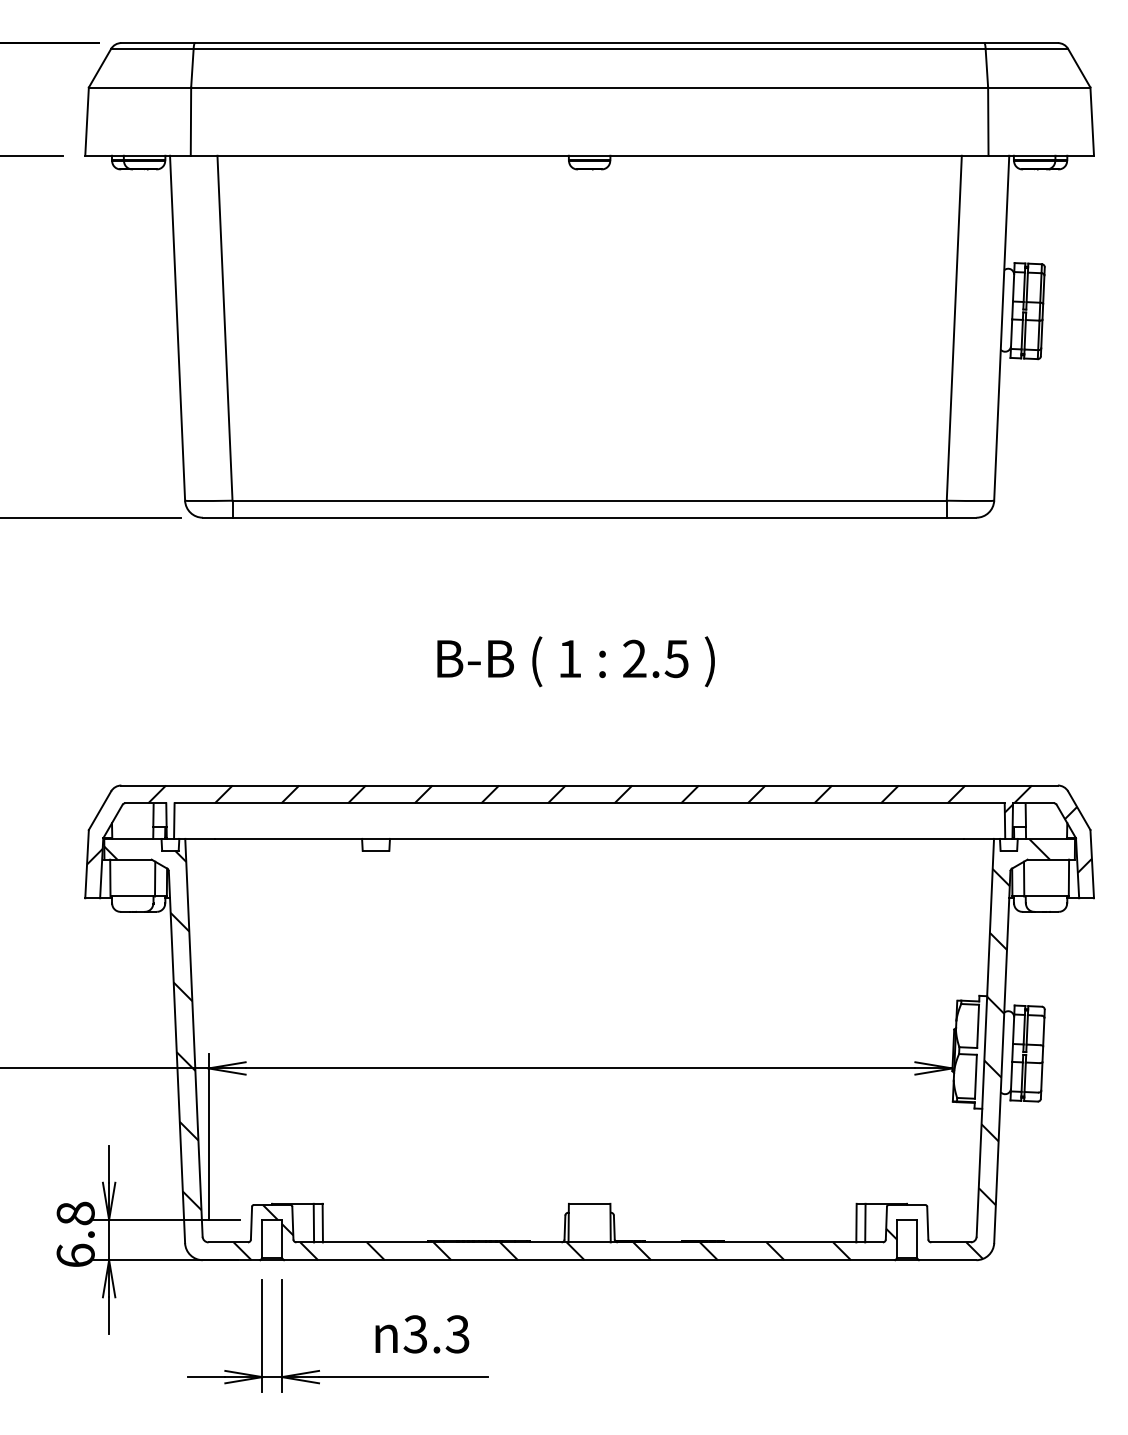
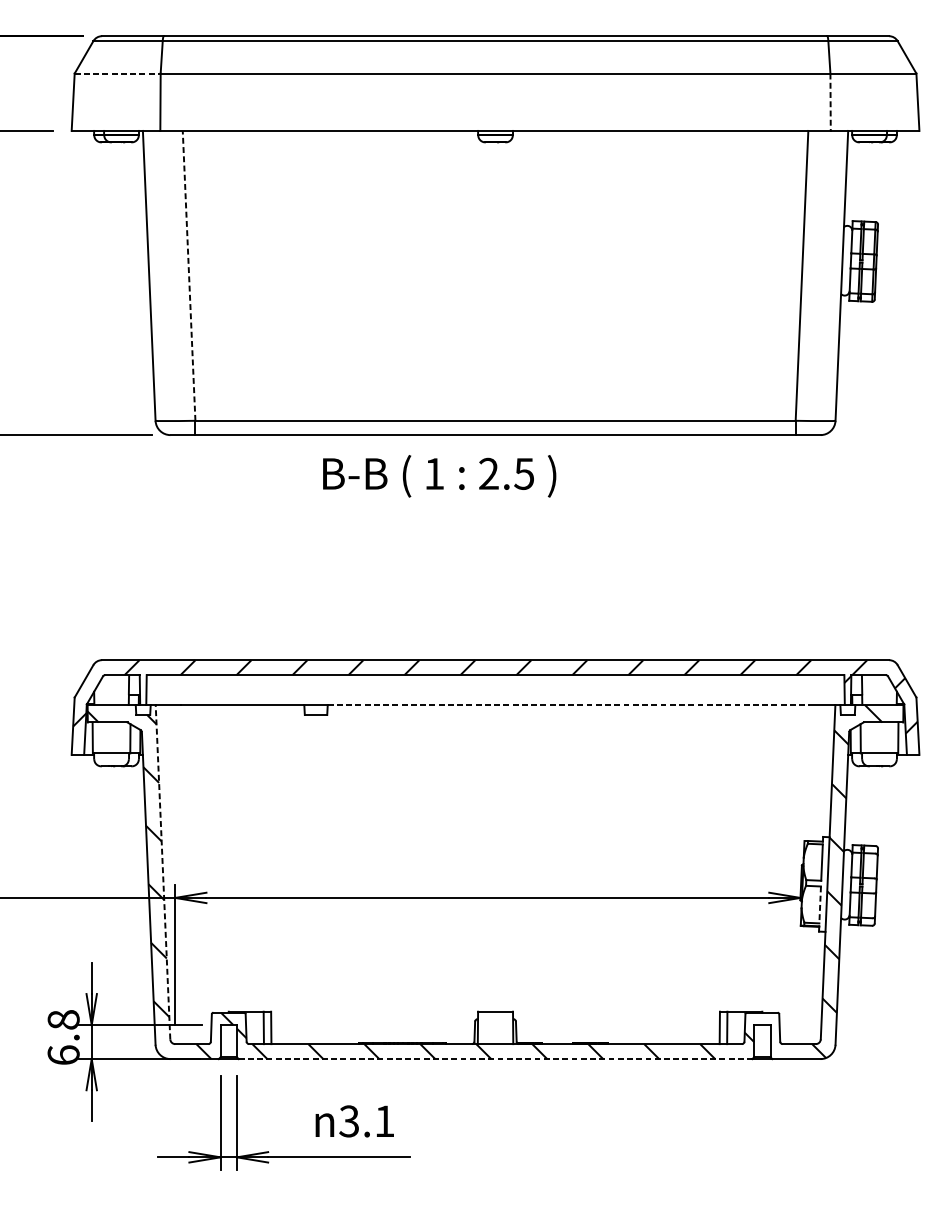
line: (140, 87) -> (118, 73), solid -> dashed
line: (988, 122) -> (830, 102), solid -> dashed
line: (224, 328) -> (188, 276), solid -> dashed
text: (575, 661) -> (439, 476), moved
line: (677, 838) -> (569, 704), solid -> dashed
line: (193, 1037) -> (162, 871), solid -> dashed
line: (975, 1076) -> (819, 904), solid -> dashed
line: (589, 1260) -> (495, 1059), solid -> dashed
text: (457, 1334) -> (384, 1121), 3.3 -> 3.1

